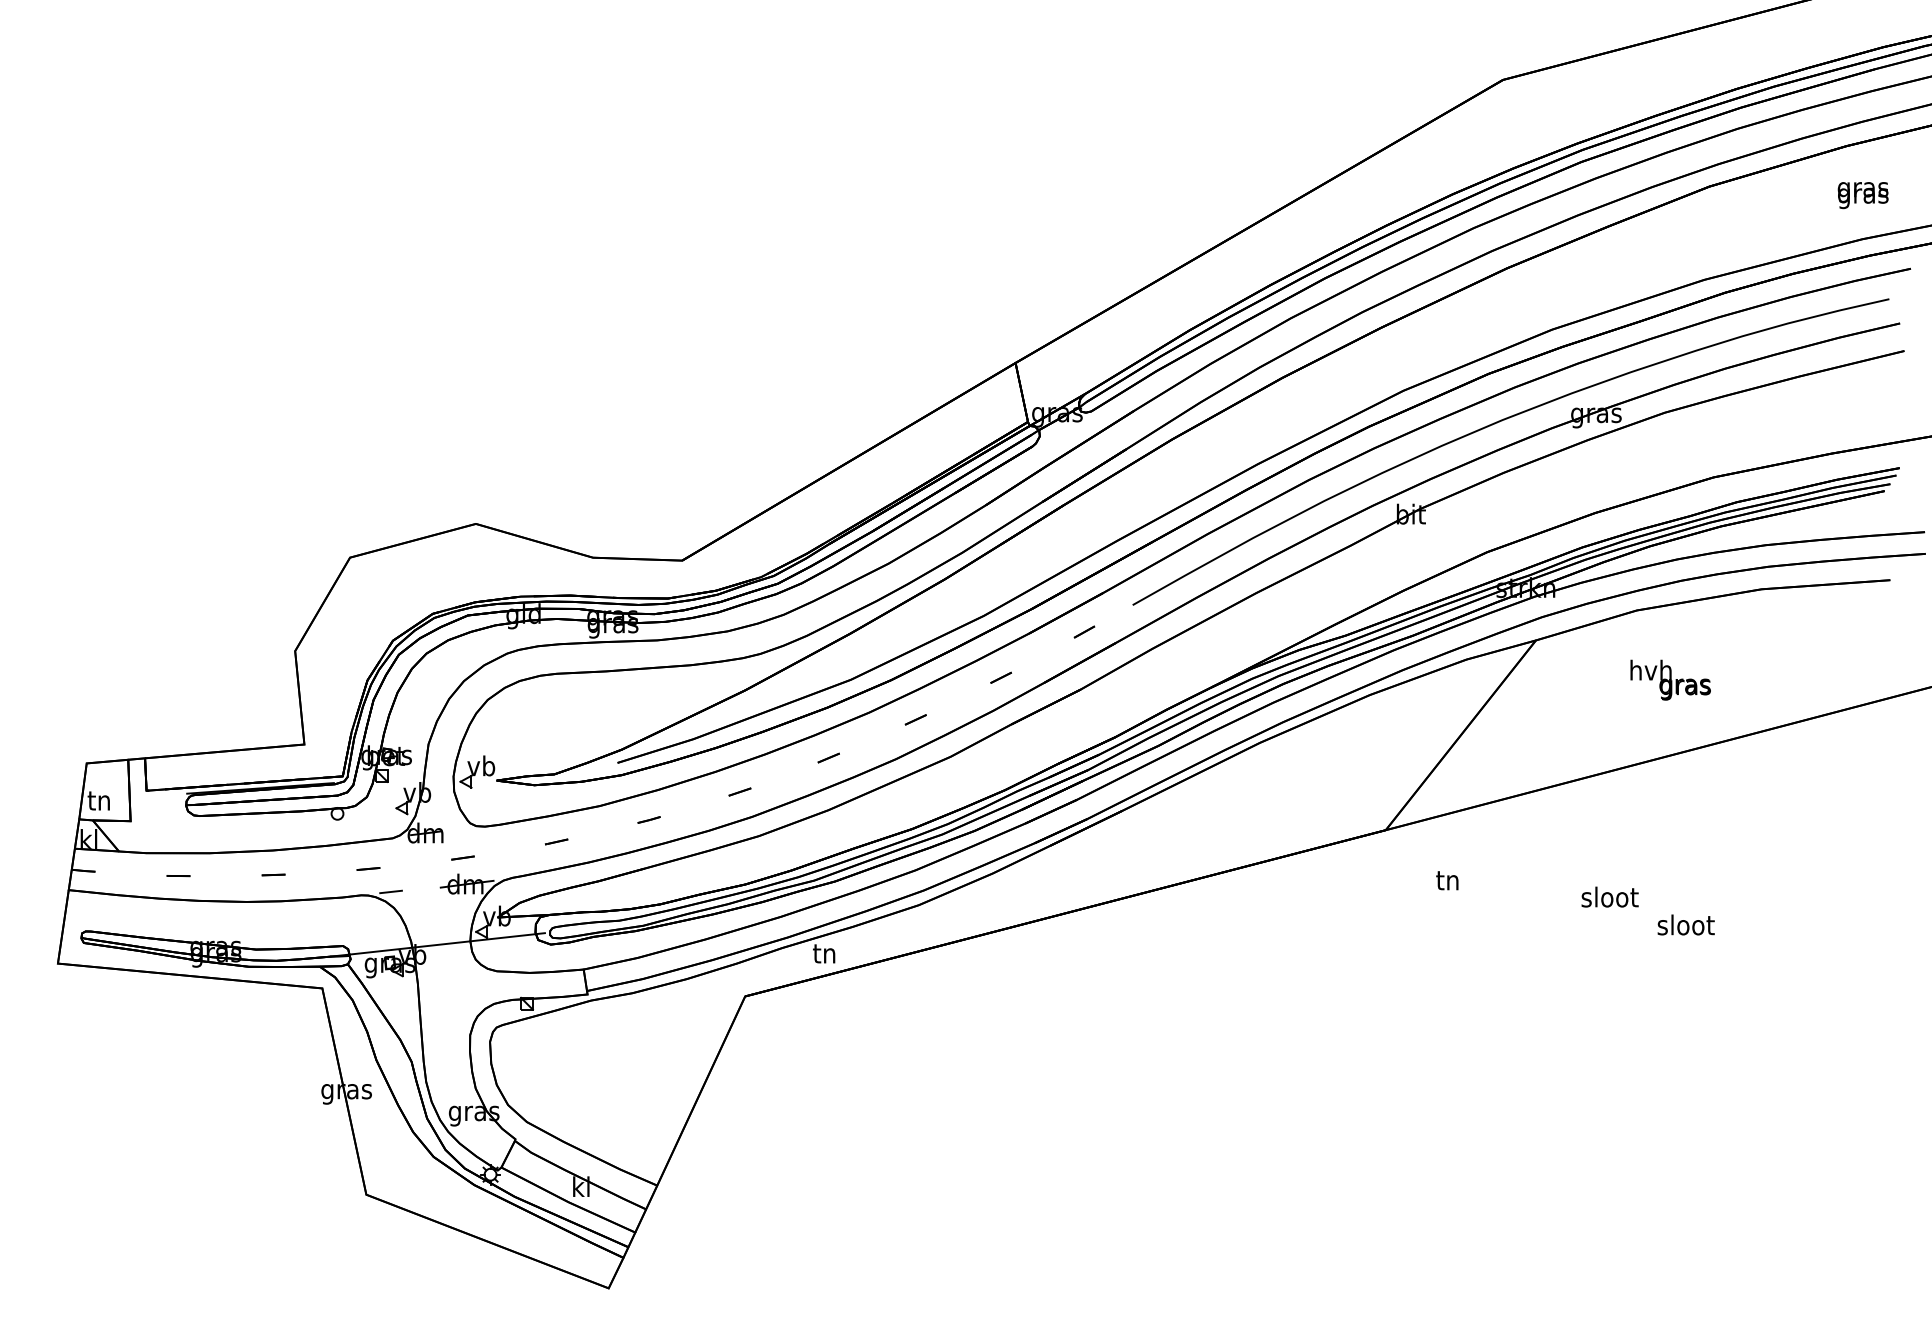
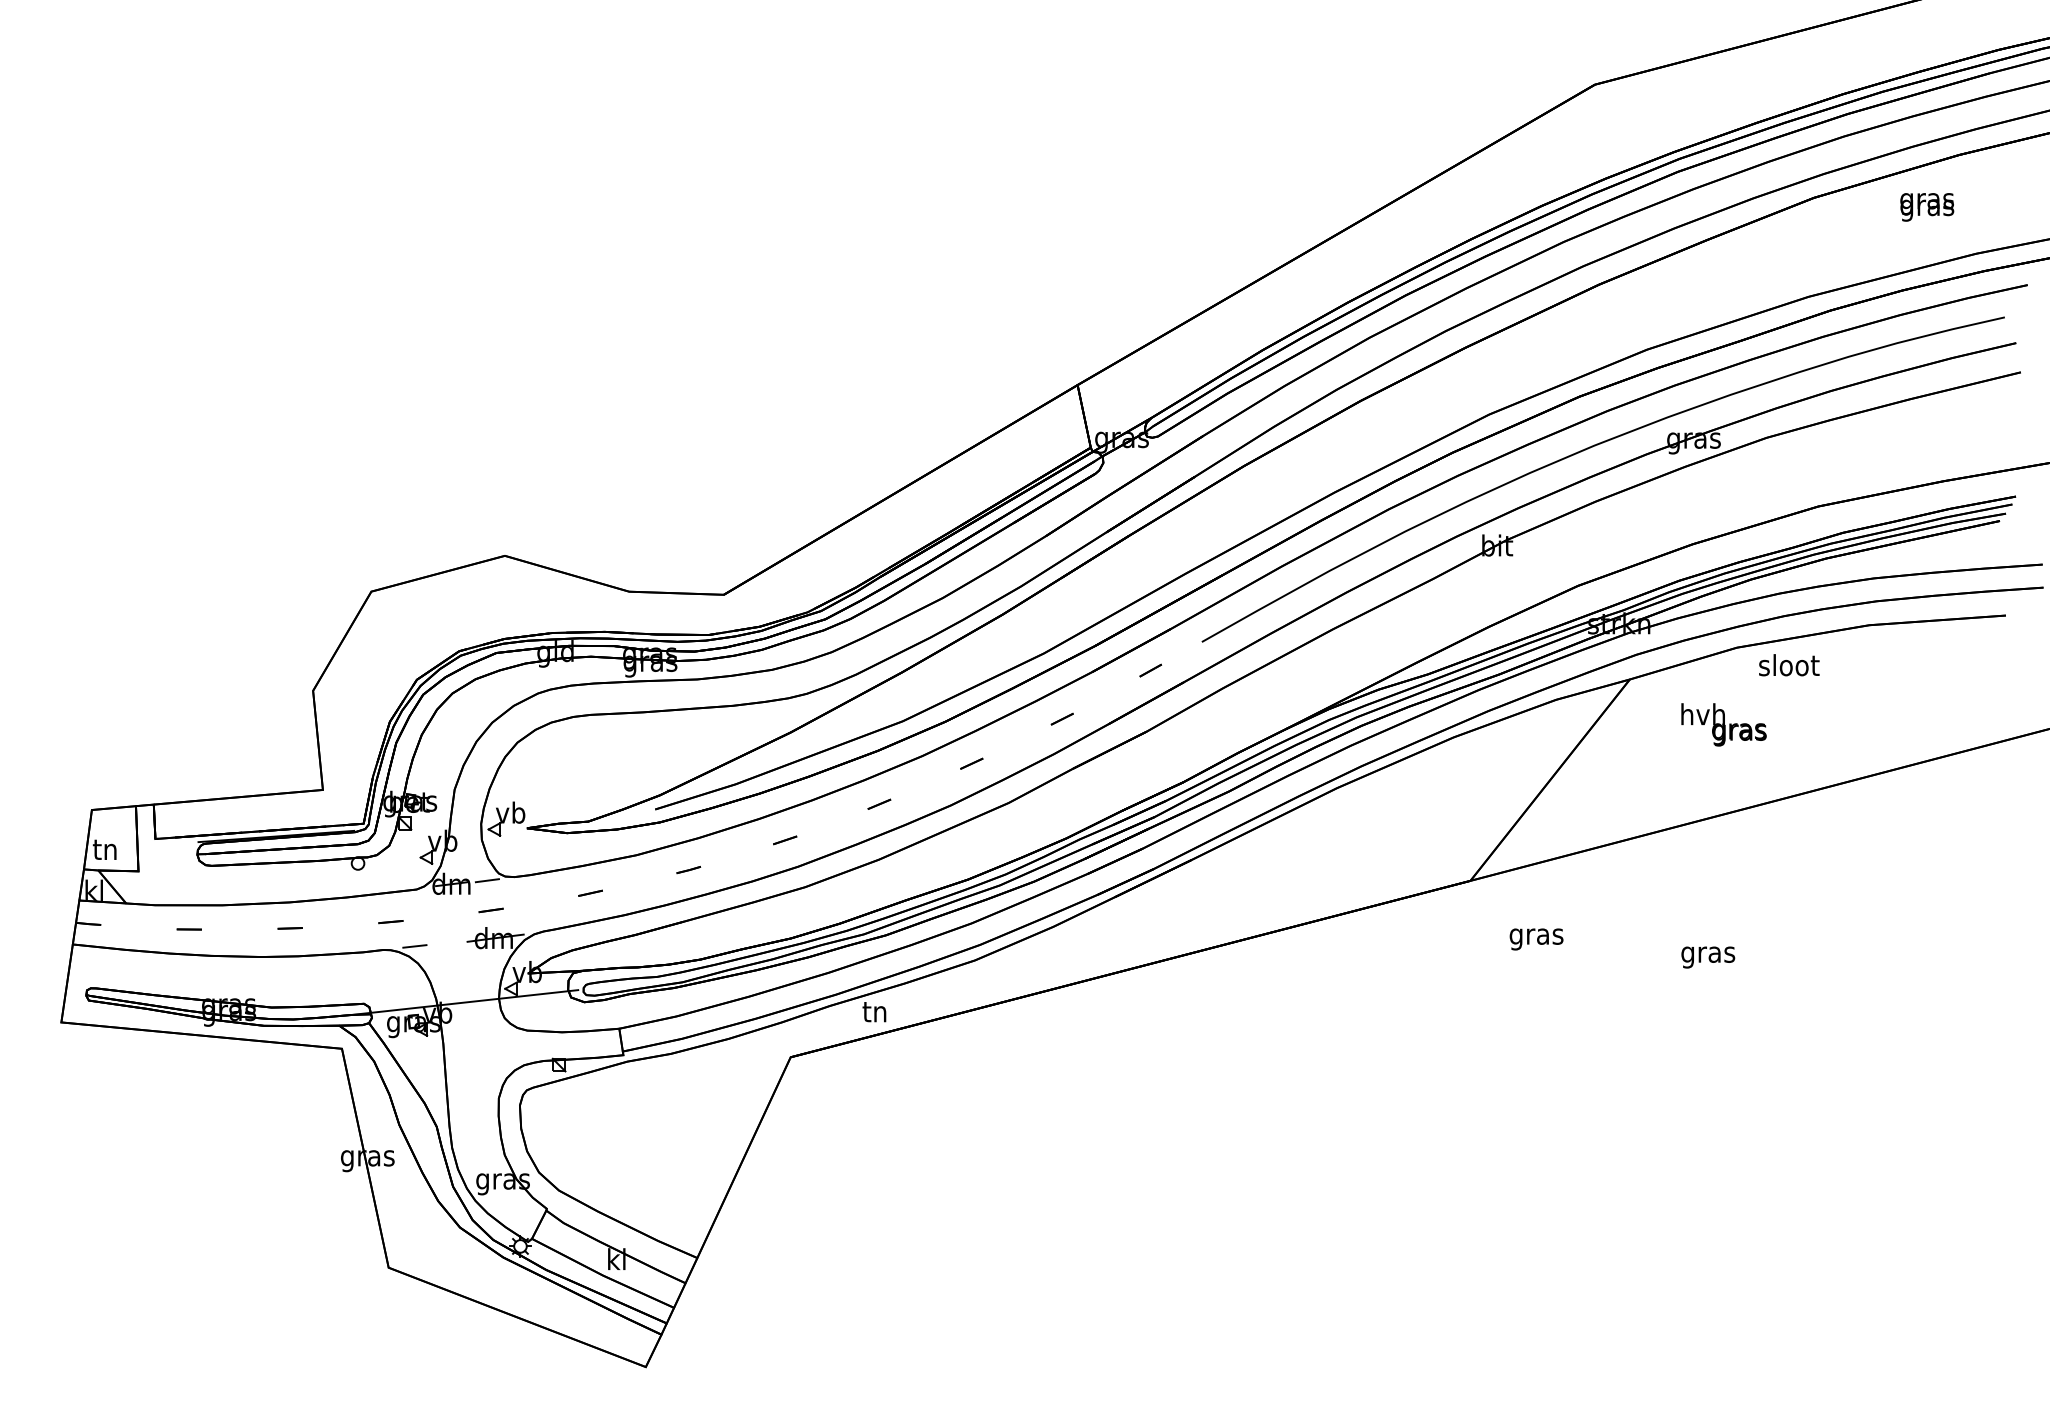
text: (1862, 195) -> (1926, 207), moved
text: (1670, 679) -> (1723, 724), moved
line: (458, 829) -> (486, 880), added
text: (1447, 883) -> (1535, 937), tn -> gras
text: (1609, 899) -> (1707, 954), sloot -> gras
text: (1685, 924) -> (1788, 664), moved

